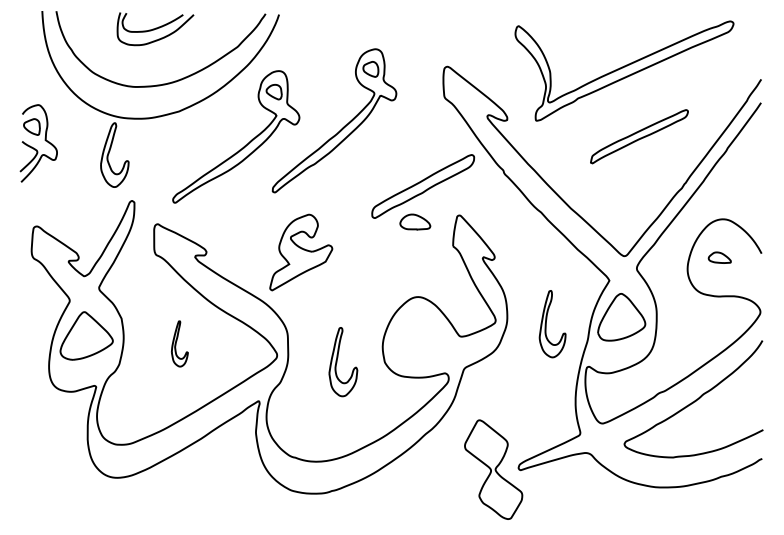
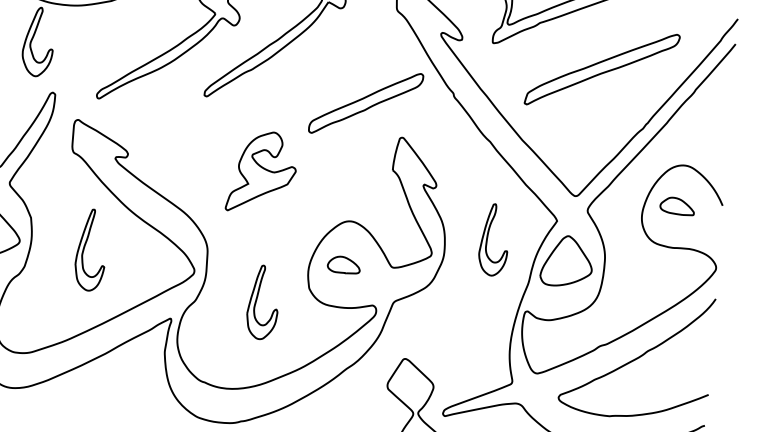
part: (639, 136) -> (602, 69), size x1.43
part: (415, 221) -> (344, 264), moved
part: (301, 252) -> (262, 172), moved
part: (719, 257) -> (677, 206), size x1.43
part: (552, 324) -> (494, 240), moved
part: (179, 343) -> (90, 249), size x1.67
part: (343, 362) -> (263, 302), moved

